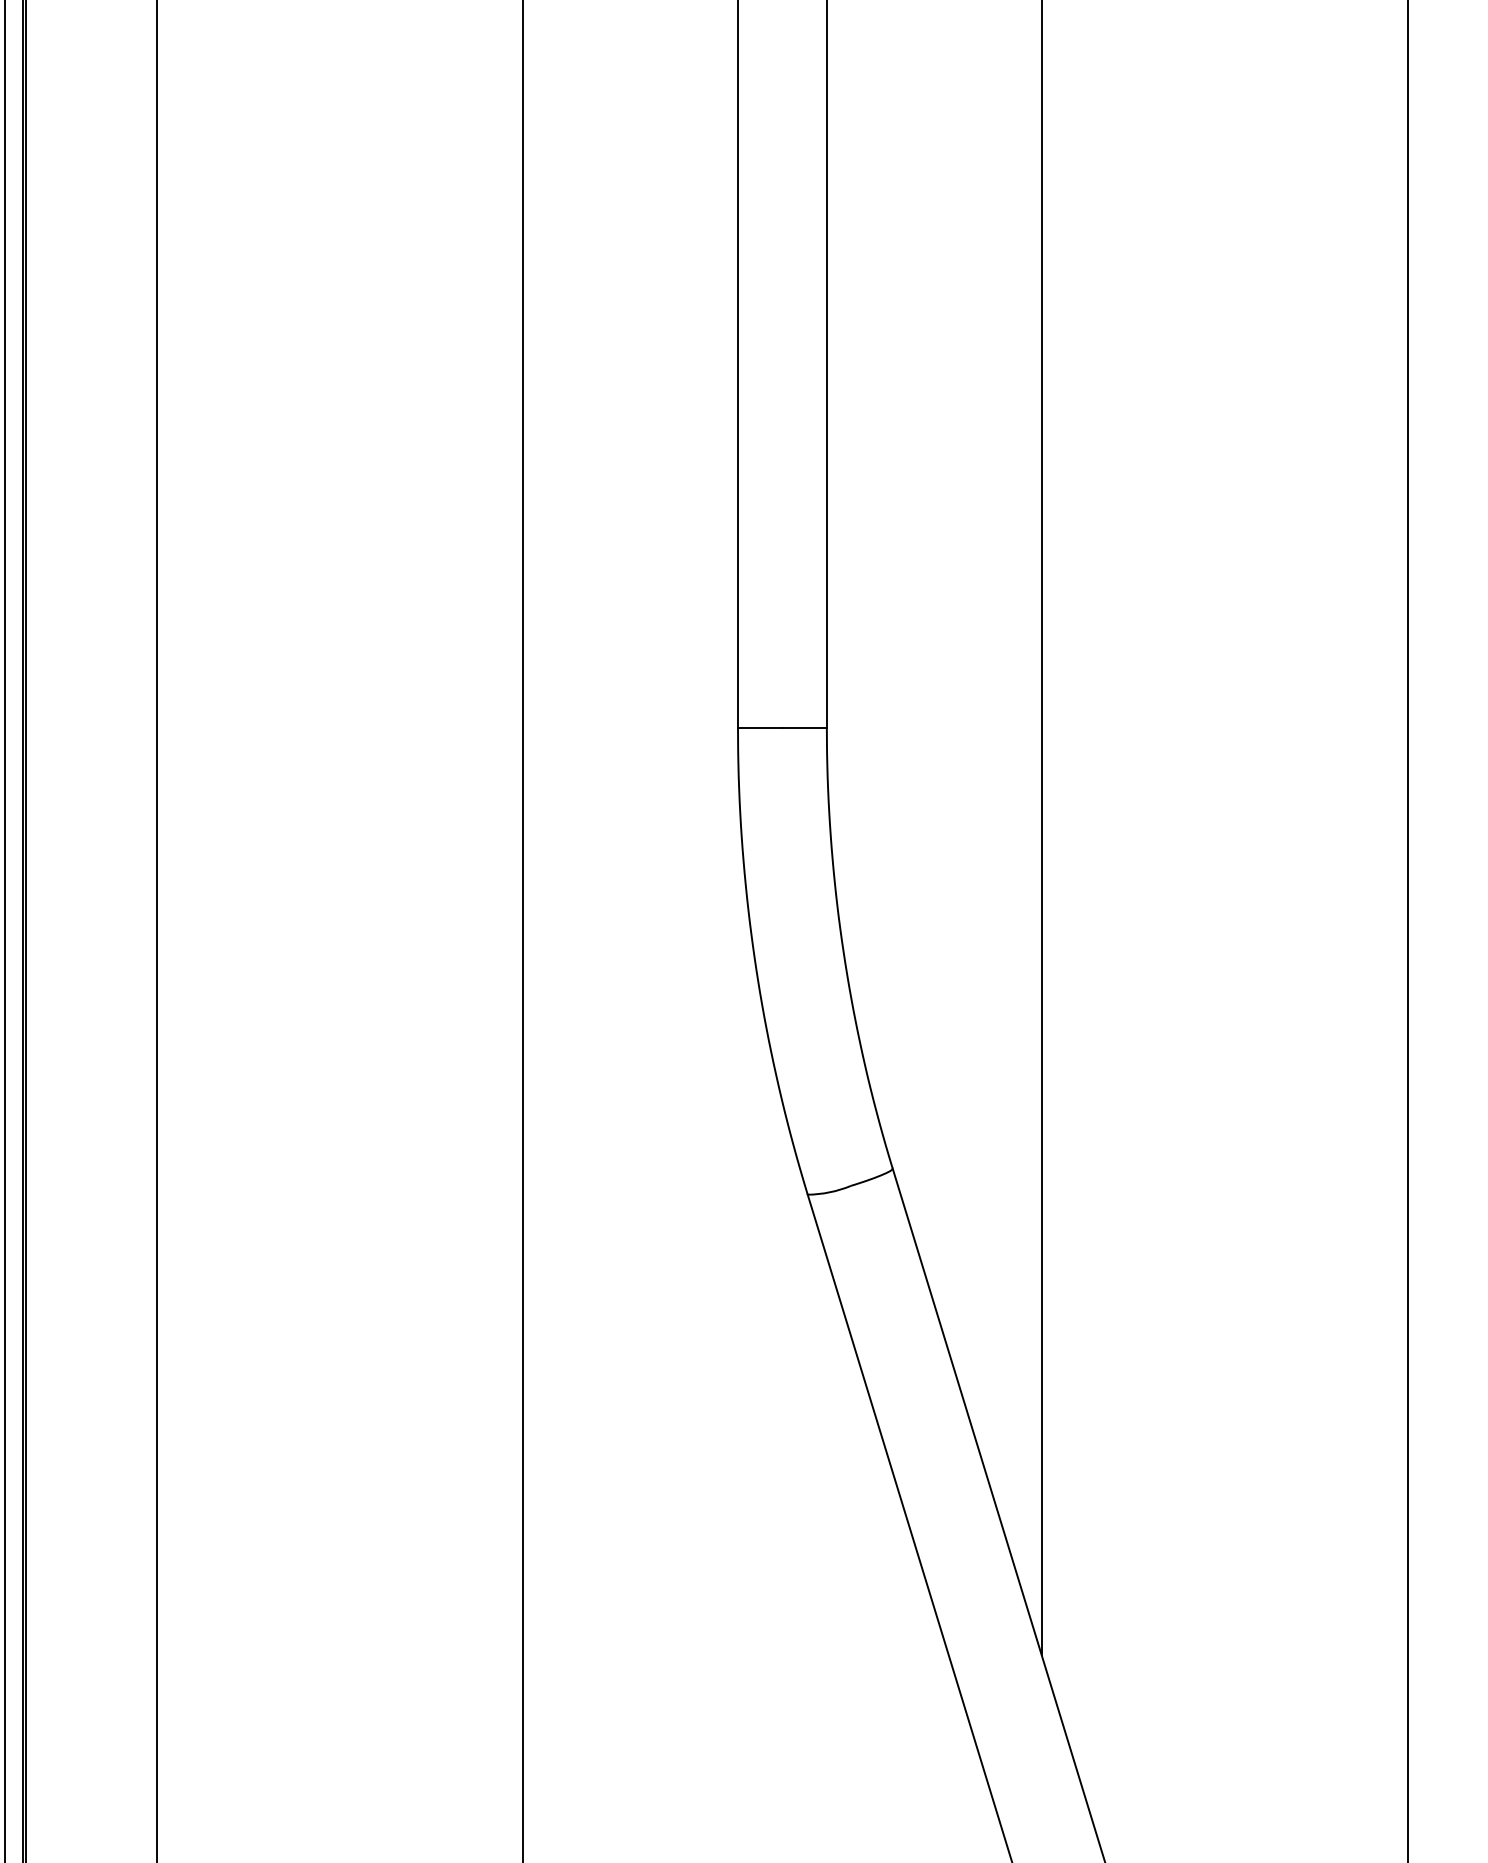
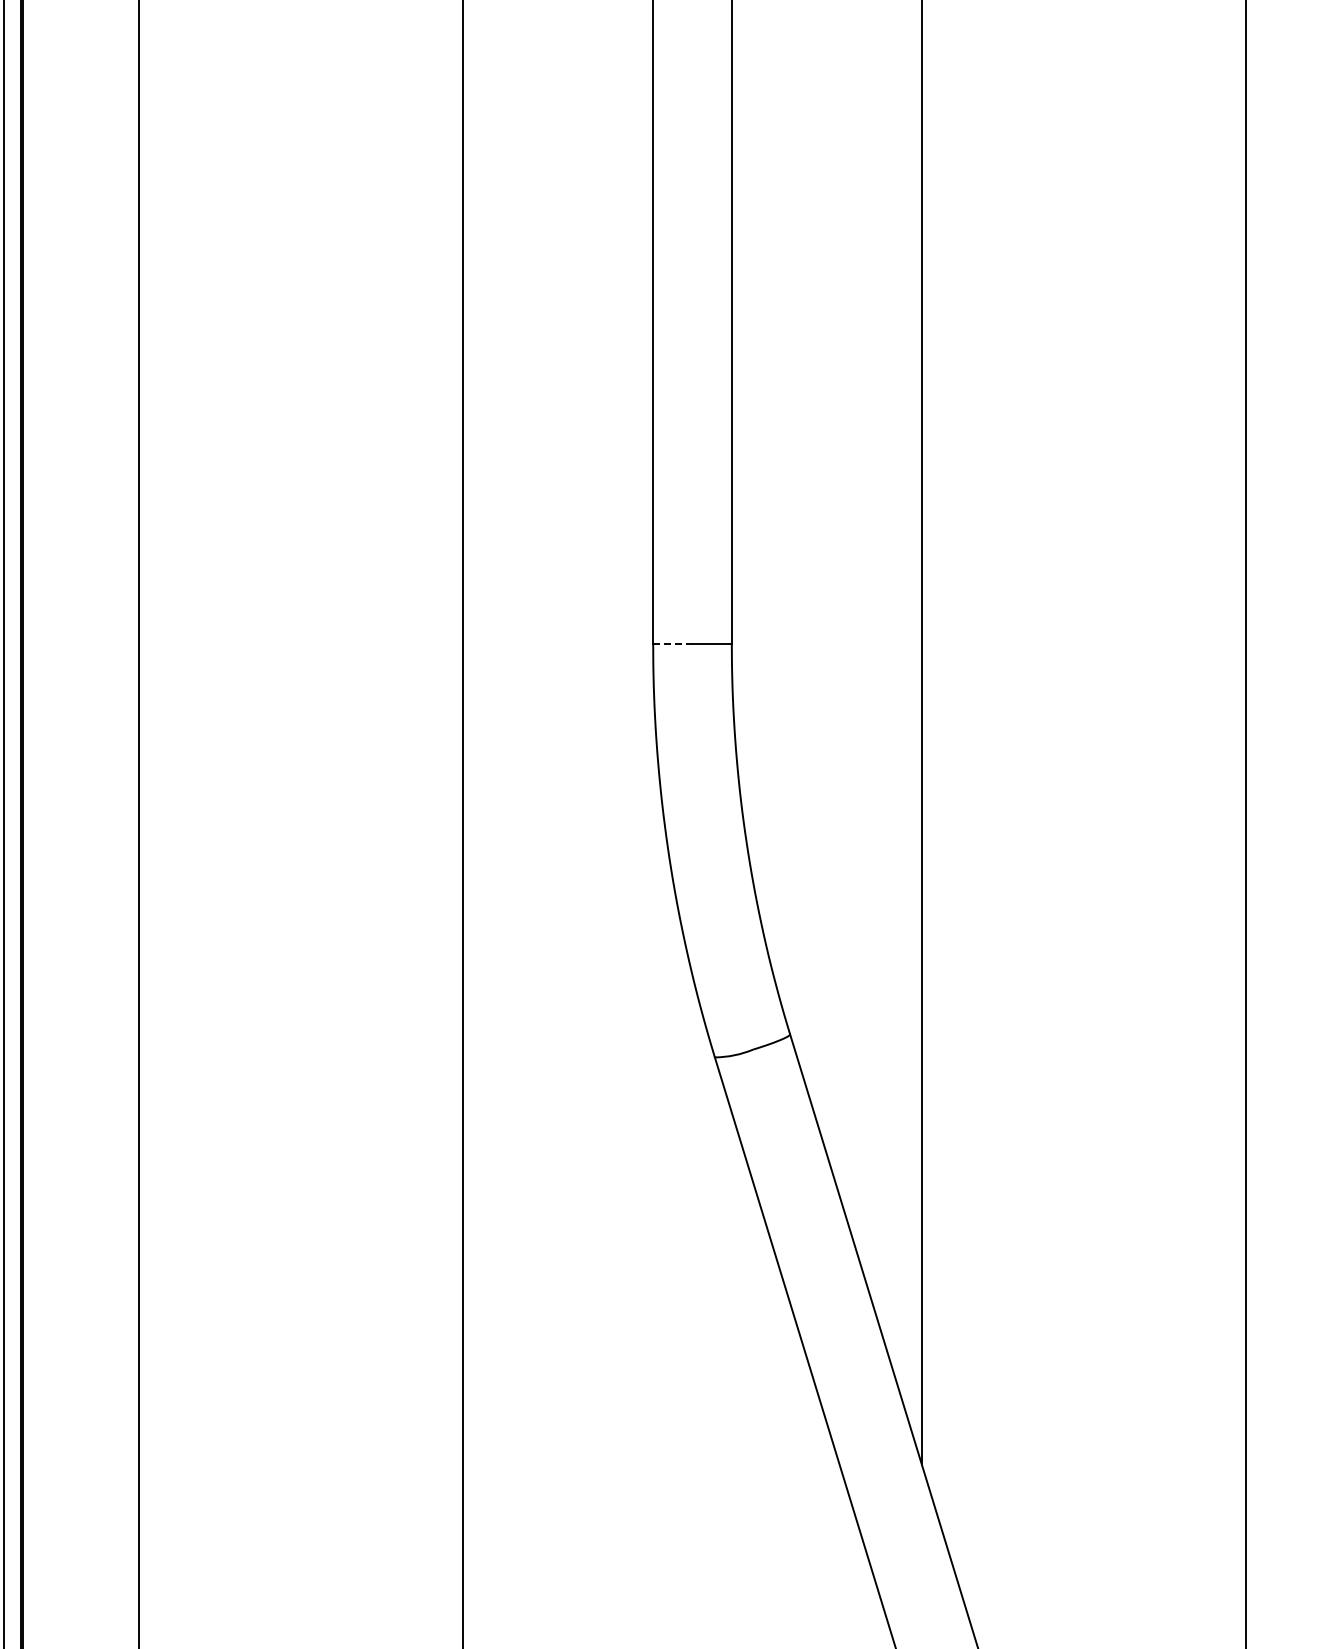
line: (759, 728) -> (672, 644), solid -> dashed

